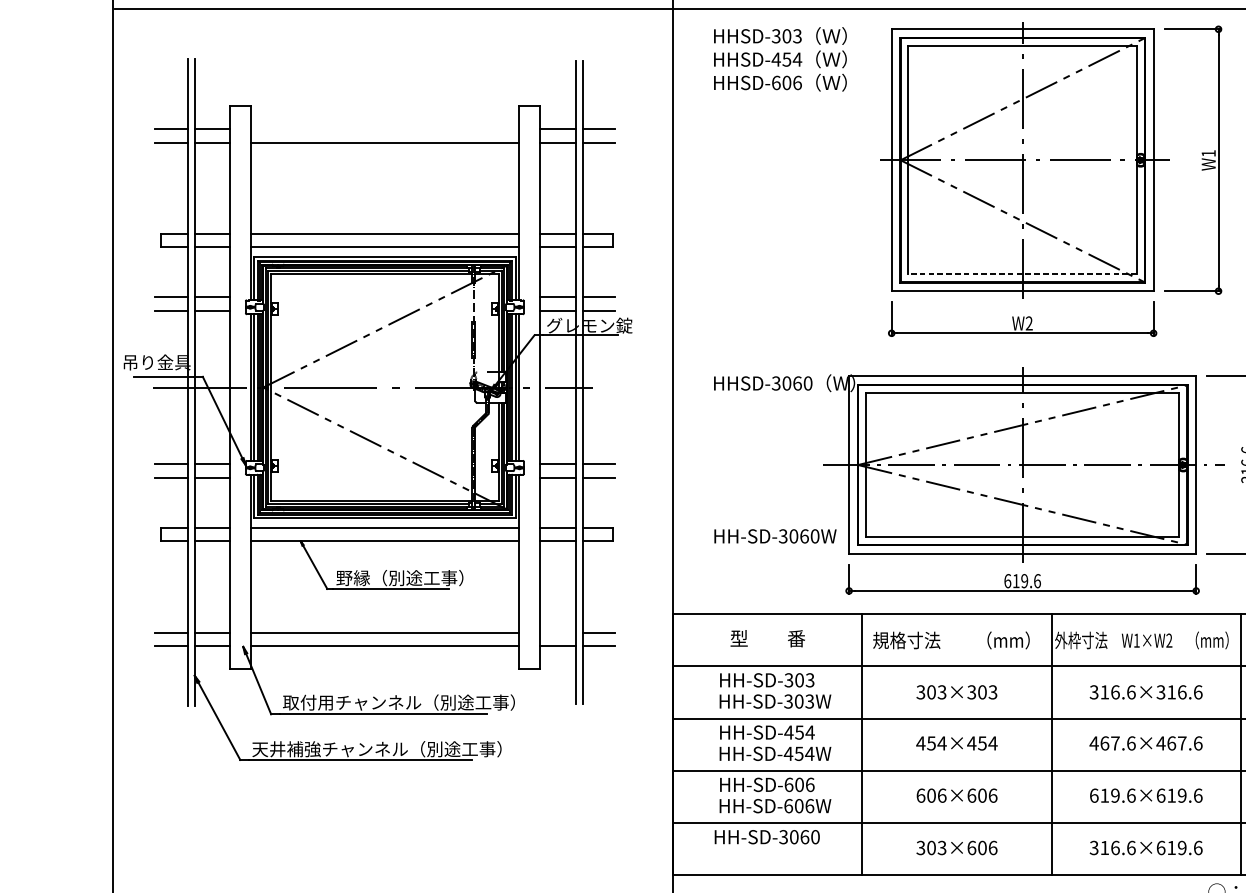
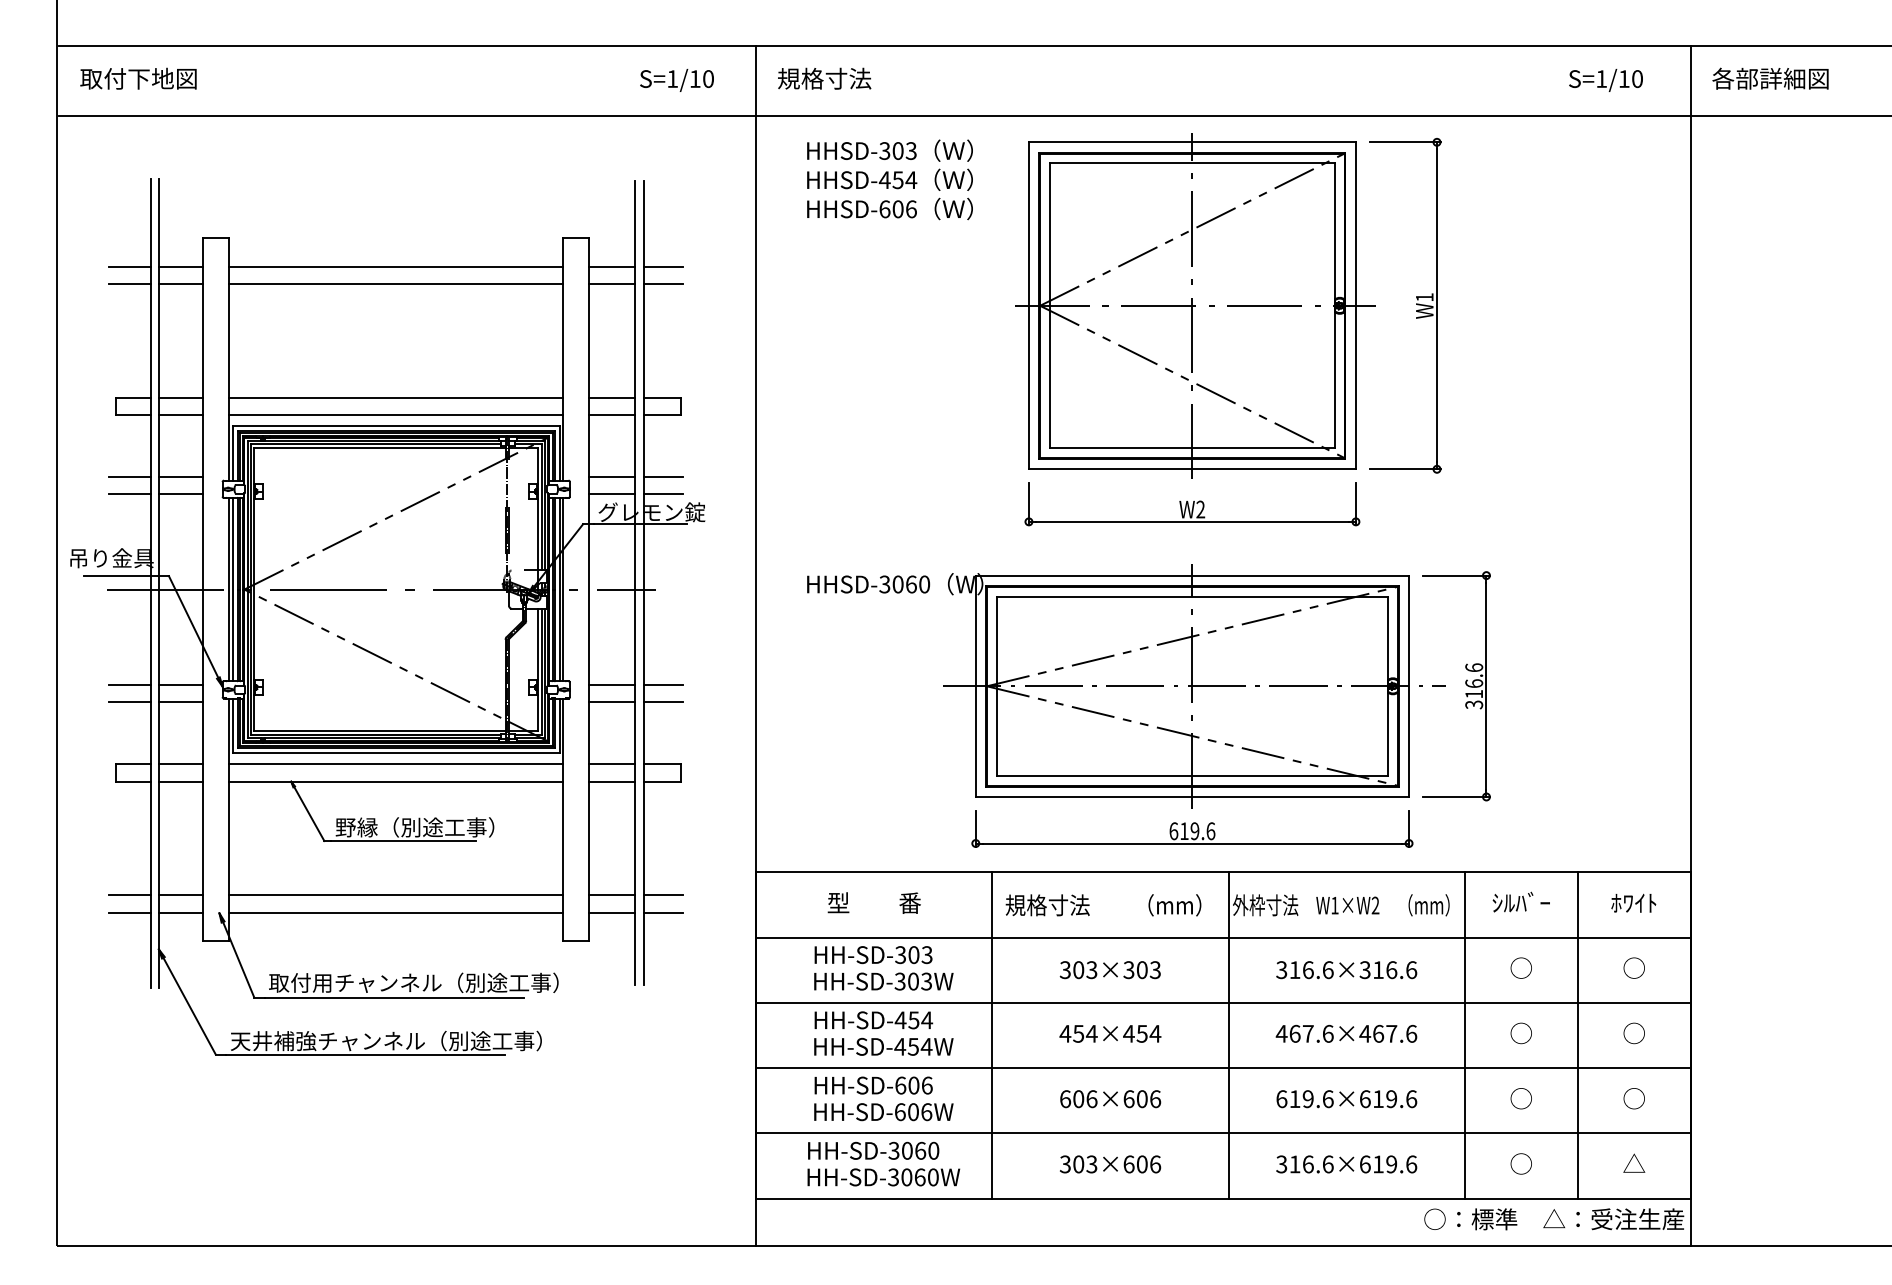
line: (385, 128) -> (396, 266), added
line: (1022, 274) -> (1192, 448), dashed -> solid
text: (775, 536) -> (883, 1177), moved
line: (558, 632) -> (612, 895), added

